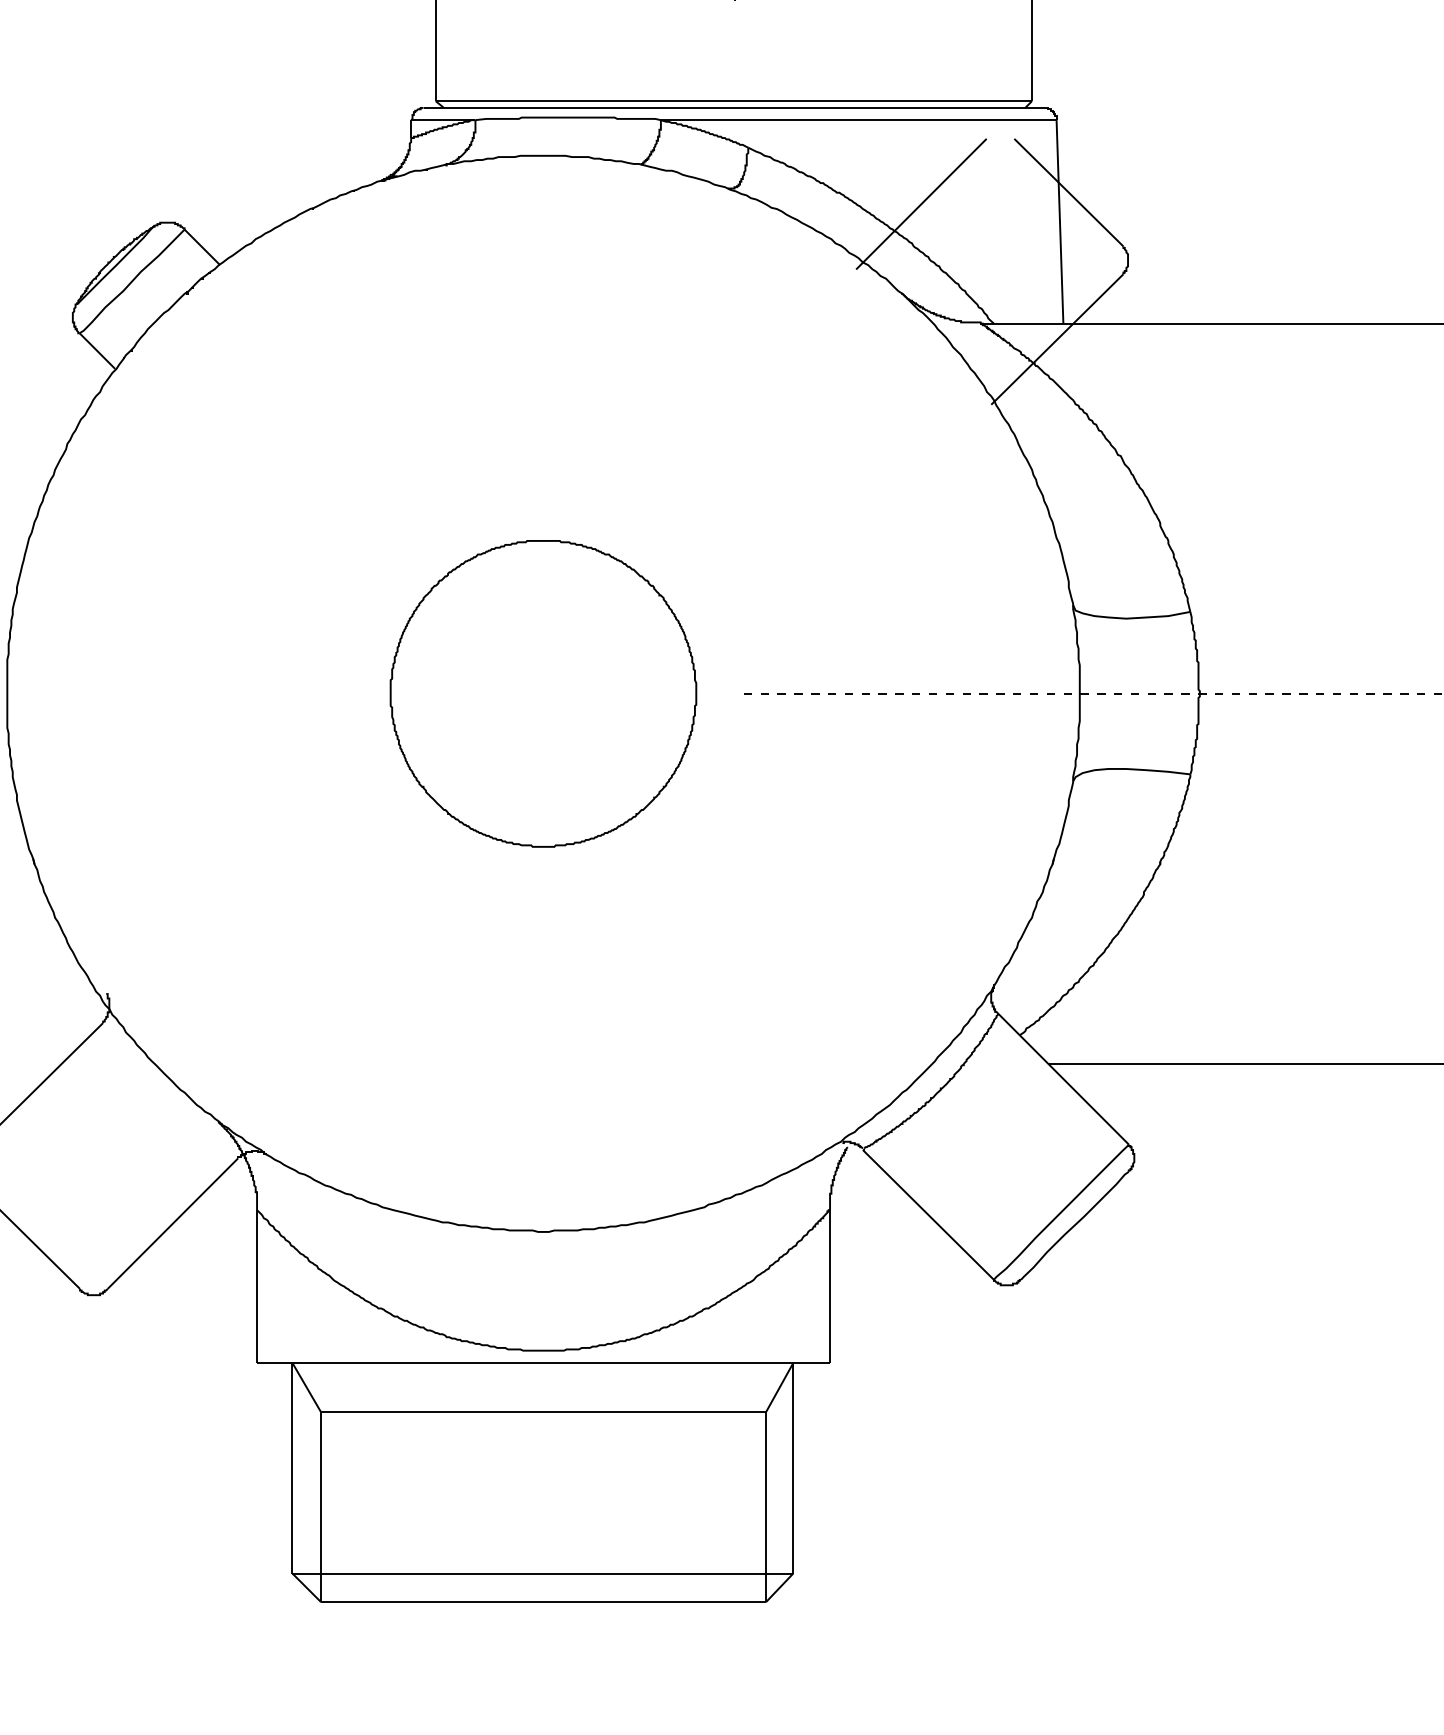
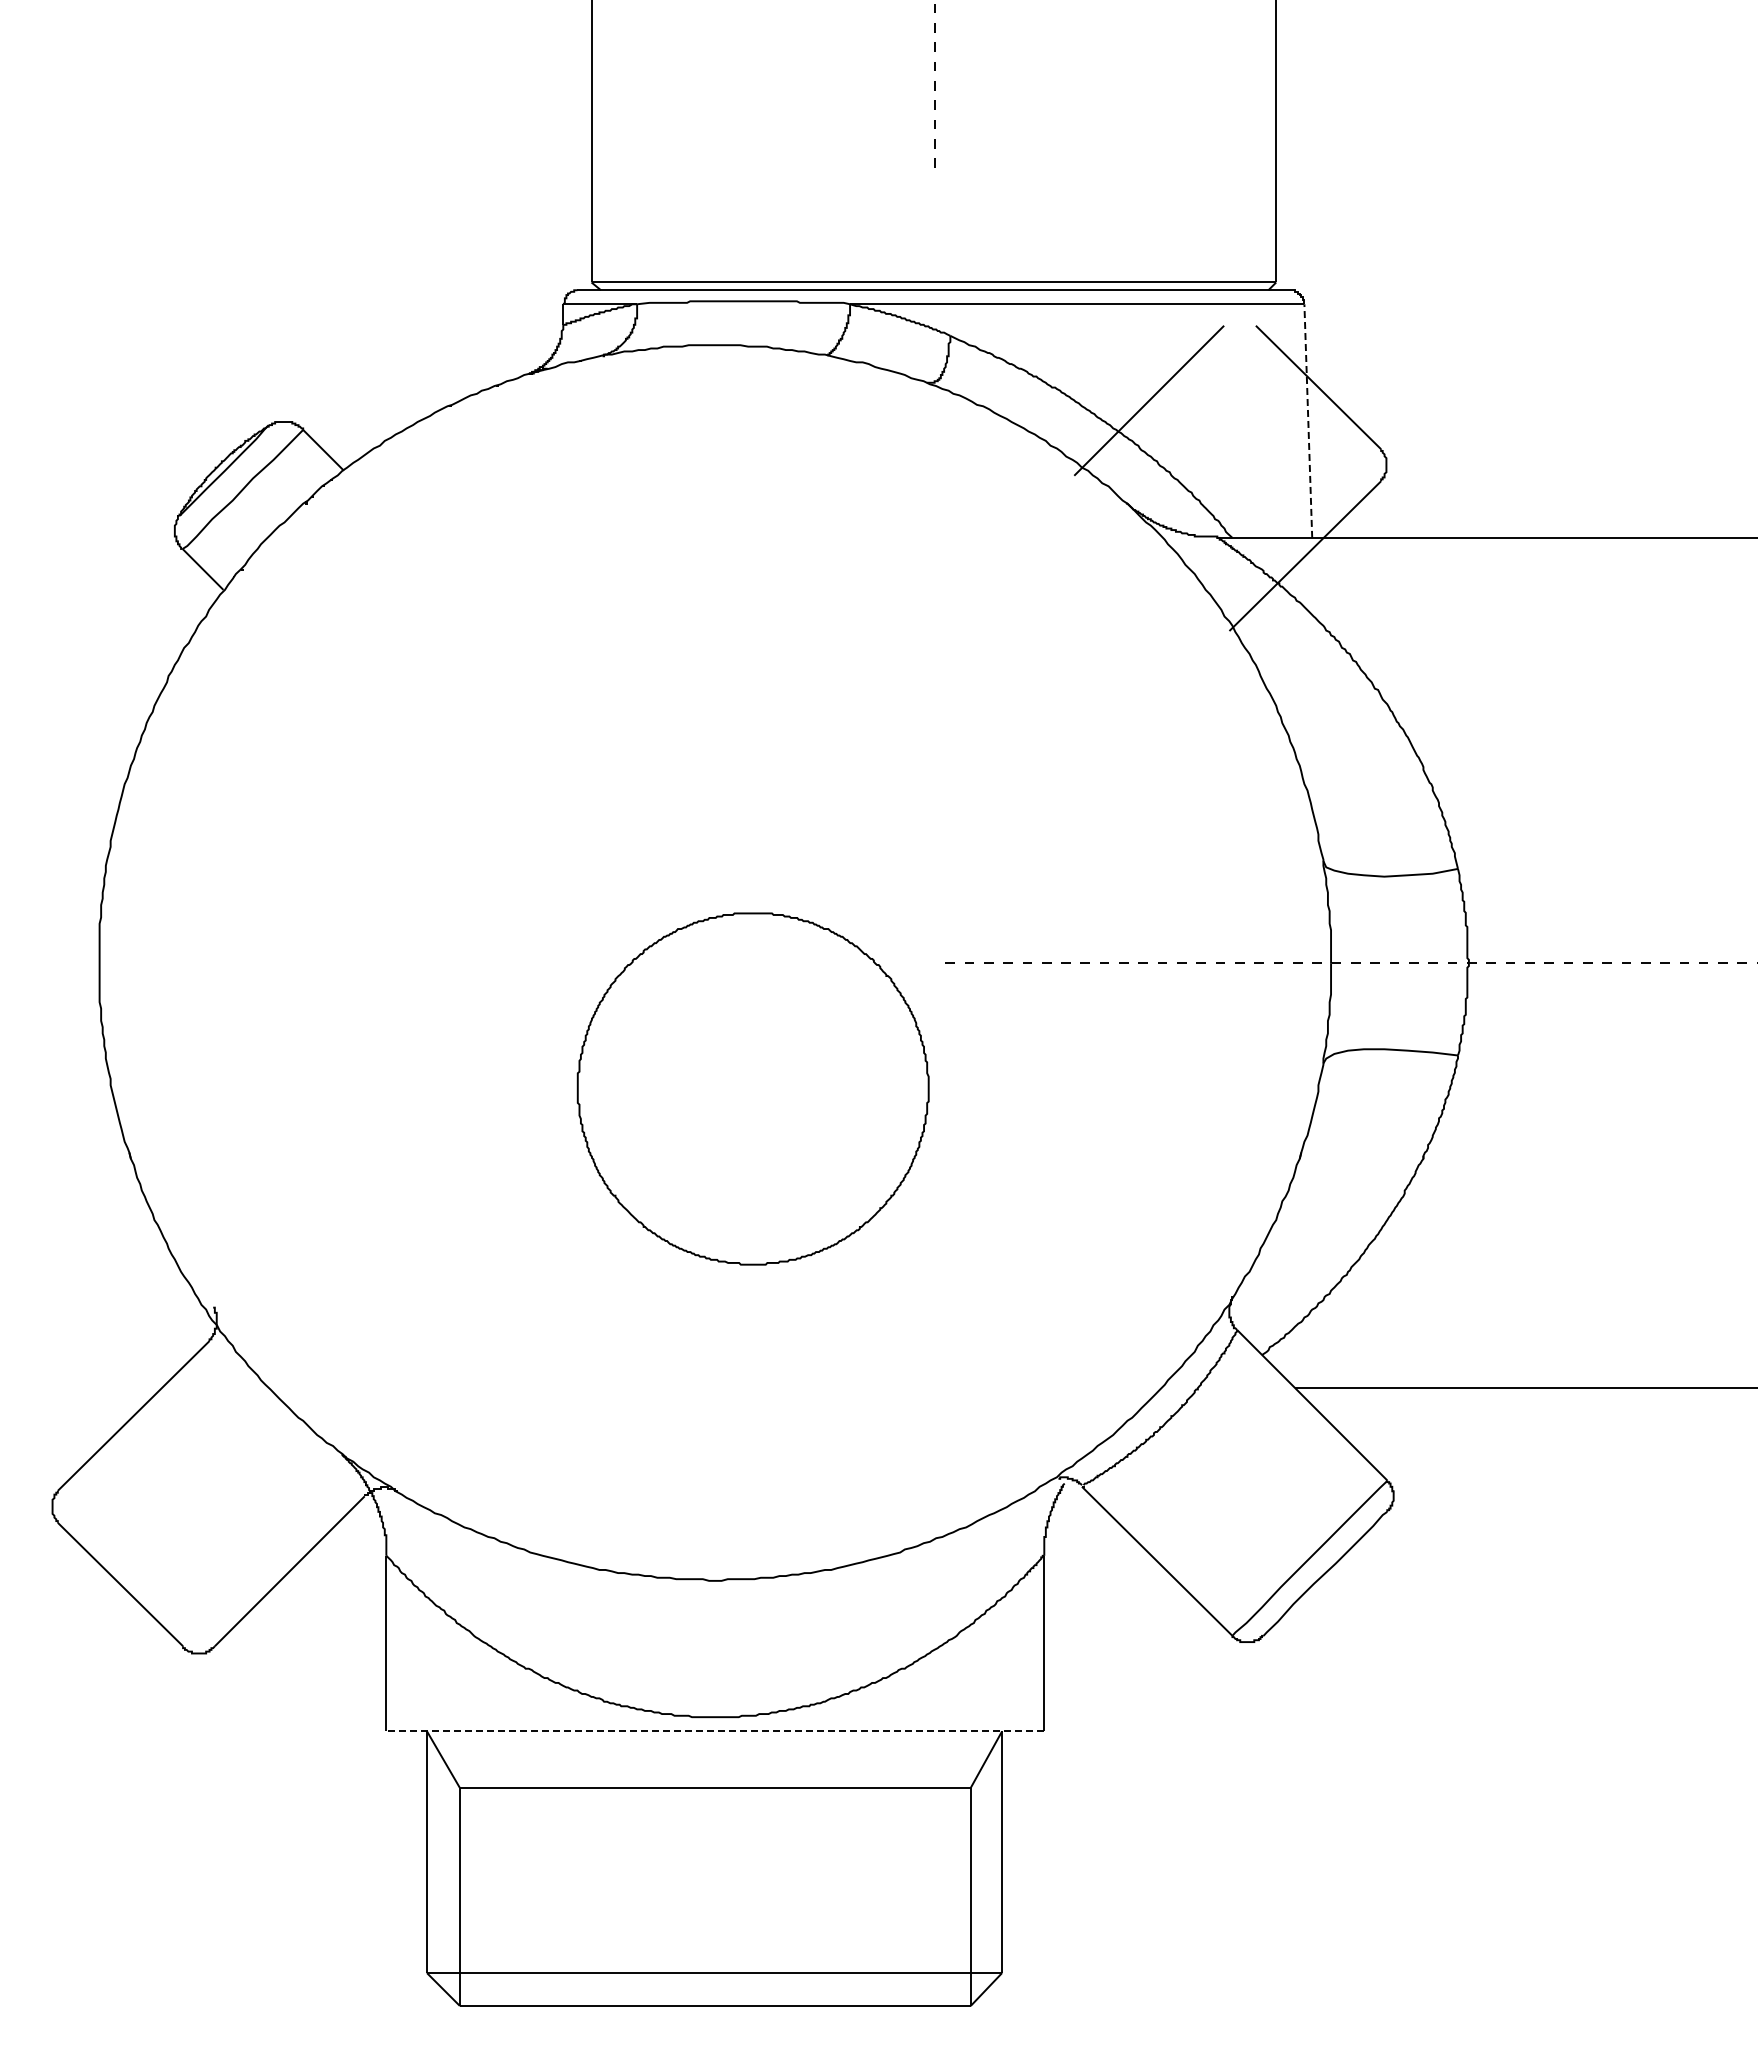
line: (1060, 222) -> (1308, 421), solid -> dashed
part: (542, 693) -> (752, 1088), moved
line: (543, 1363) -> (715, 1731), solid -> dashed

